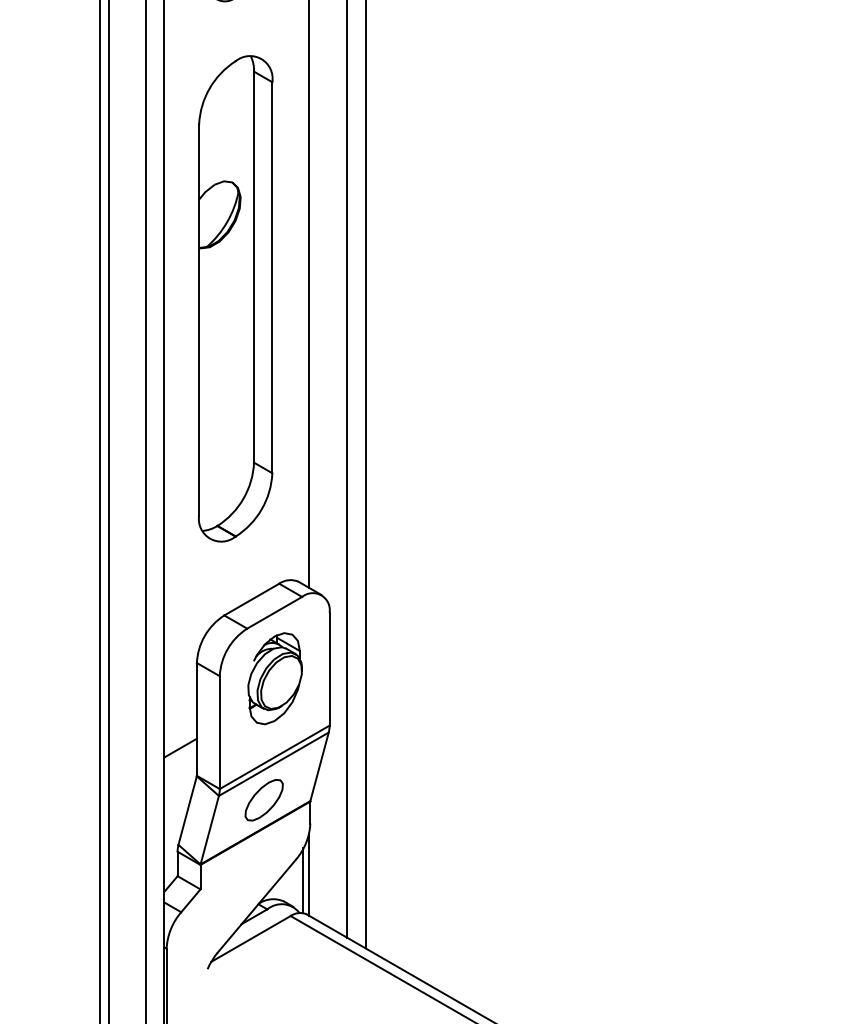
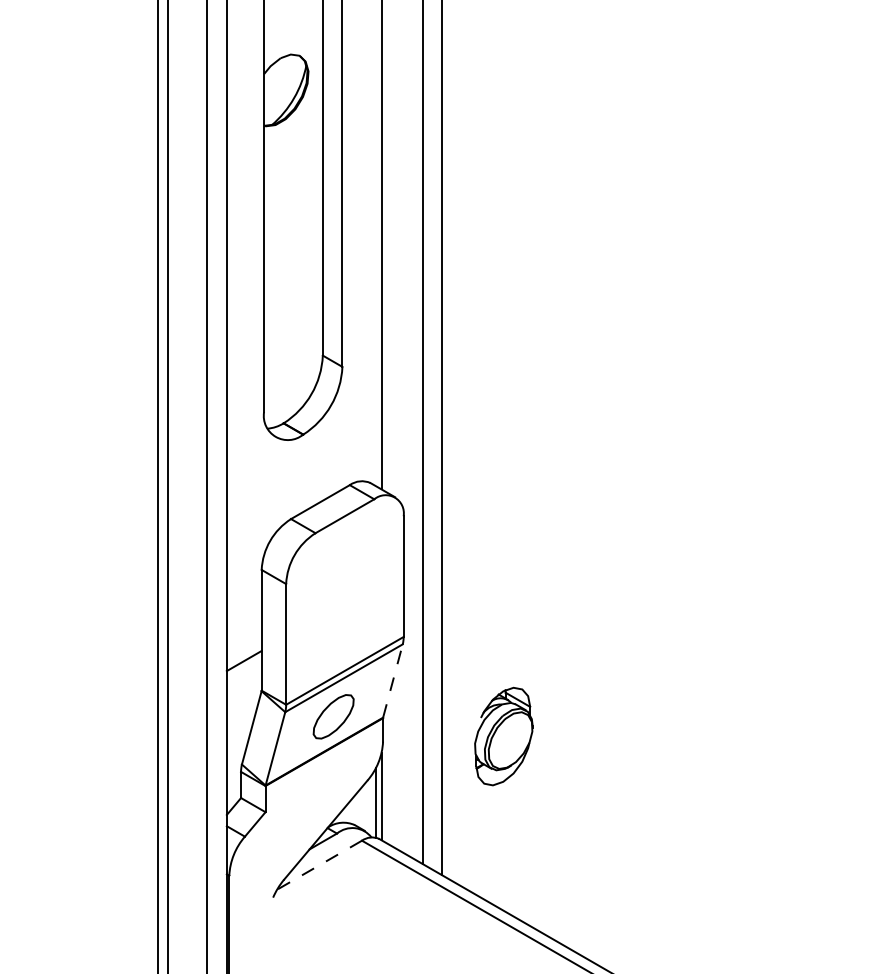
part: (274, 678) -> (503, 736), moved
line: (319, 766) -> (392, 680), solid -> dashed
line: (250, 938) -> (319, 864), solid -> dashed

